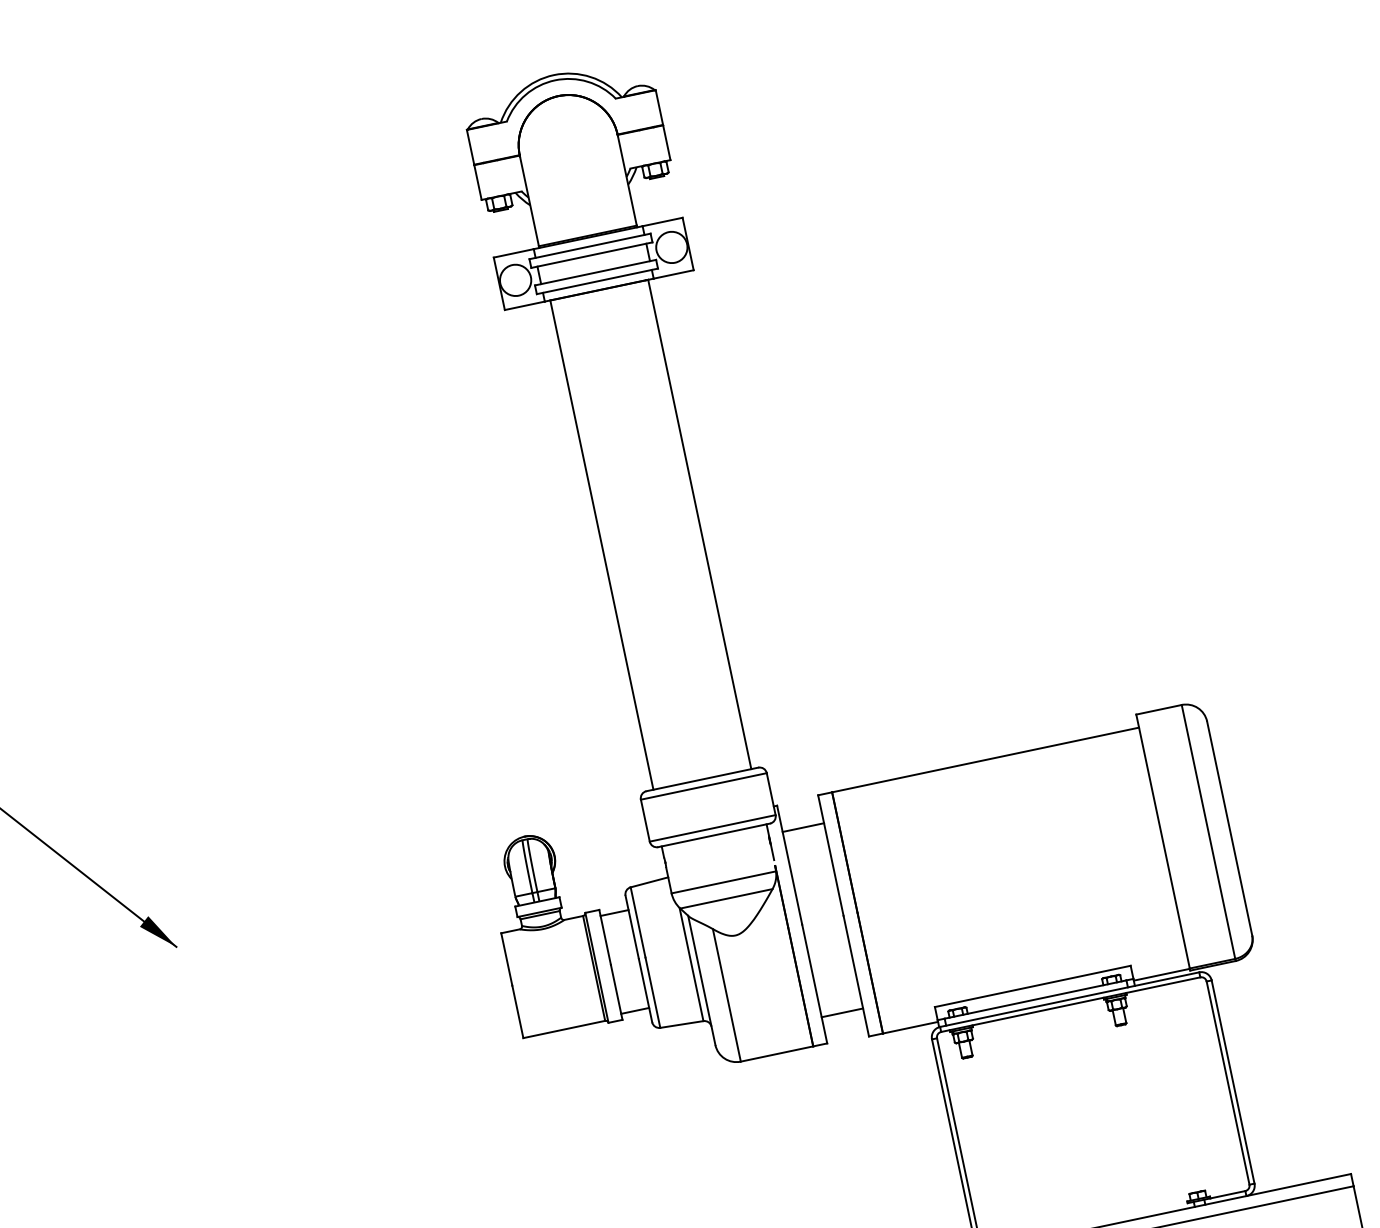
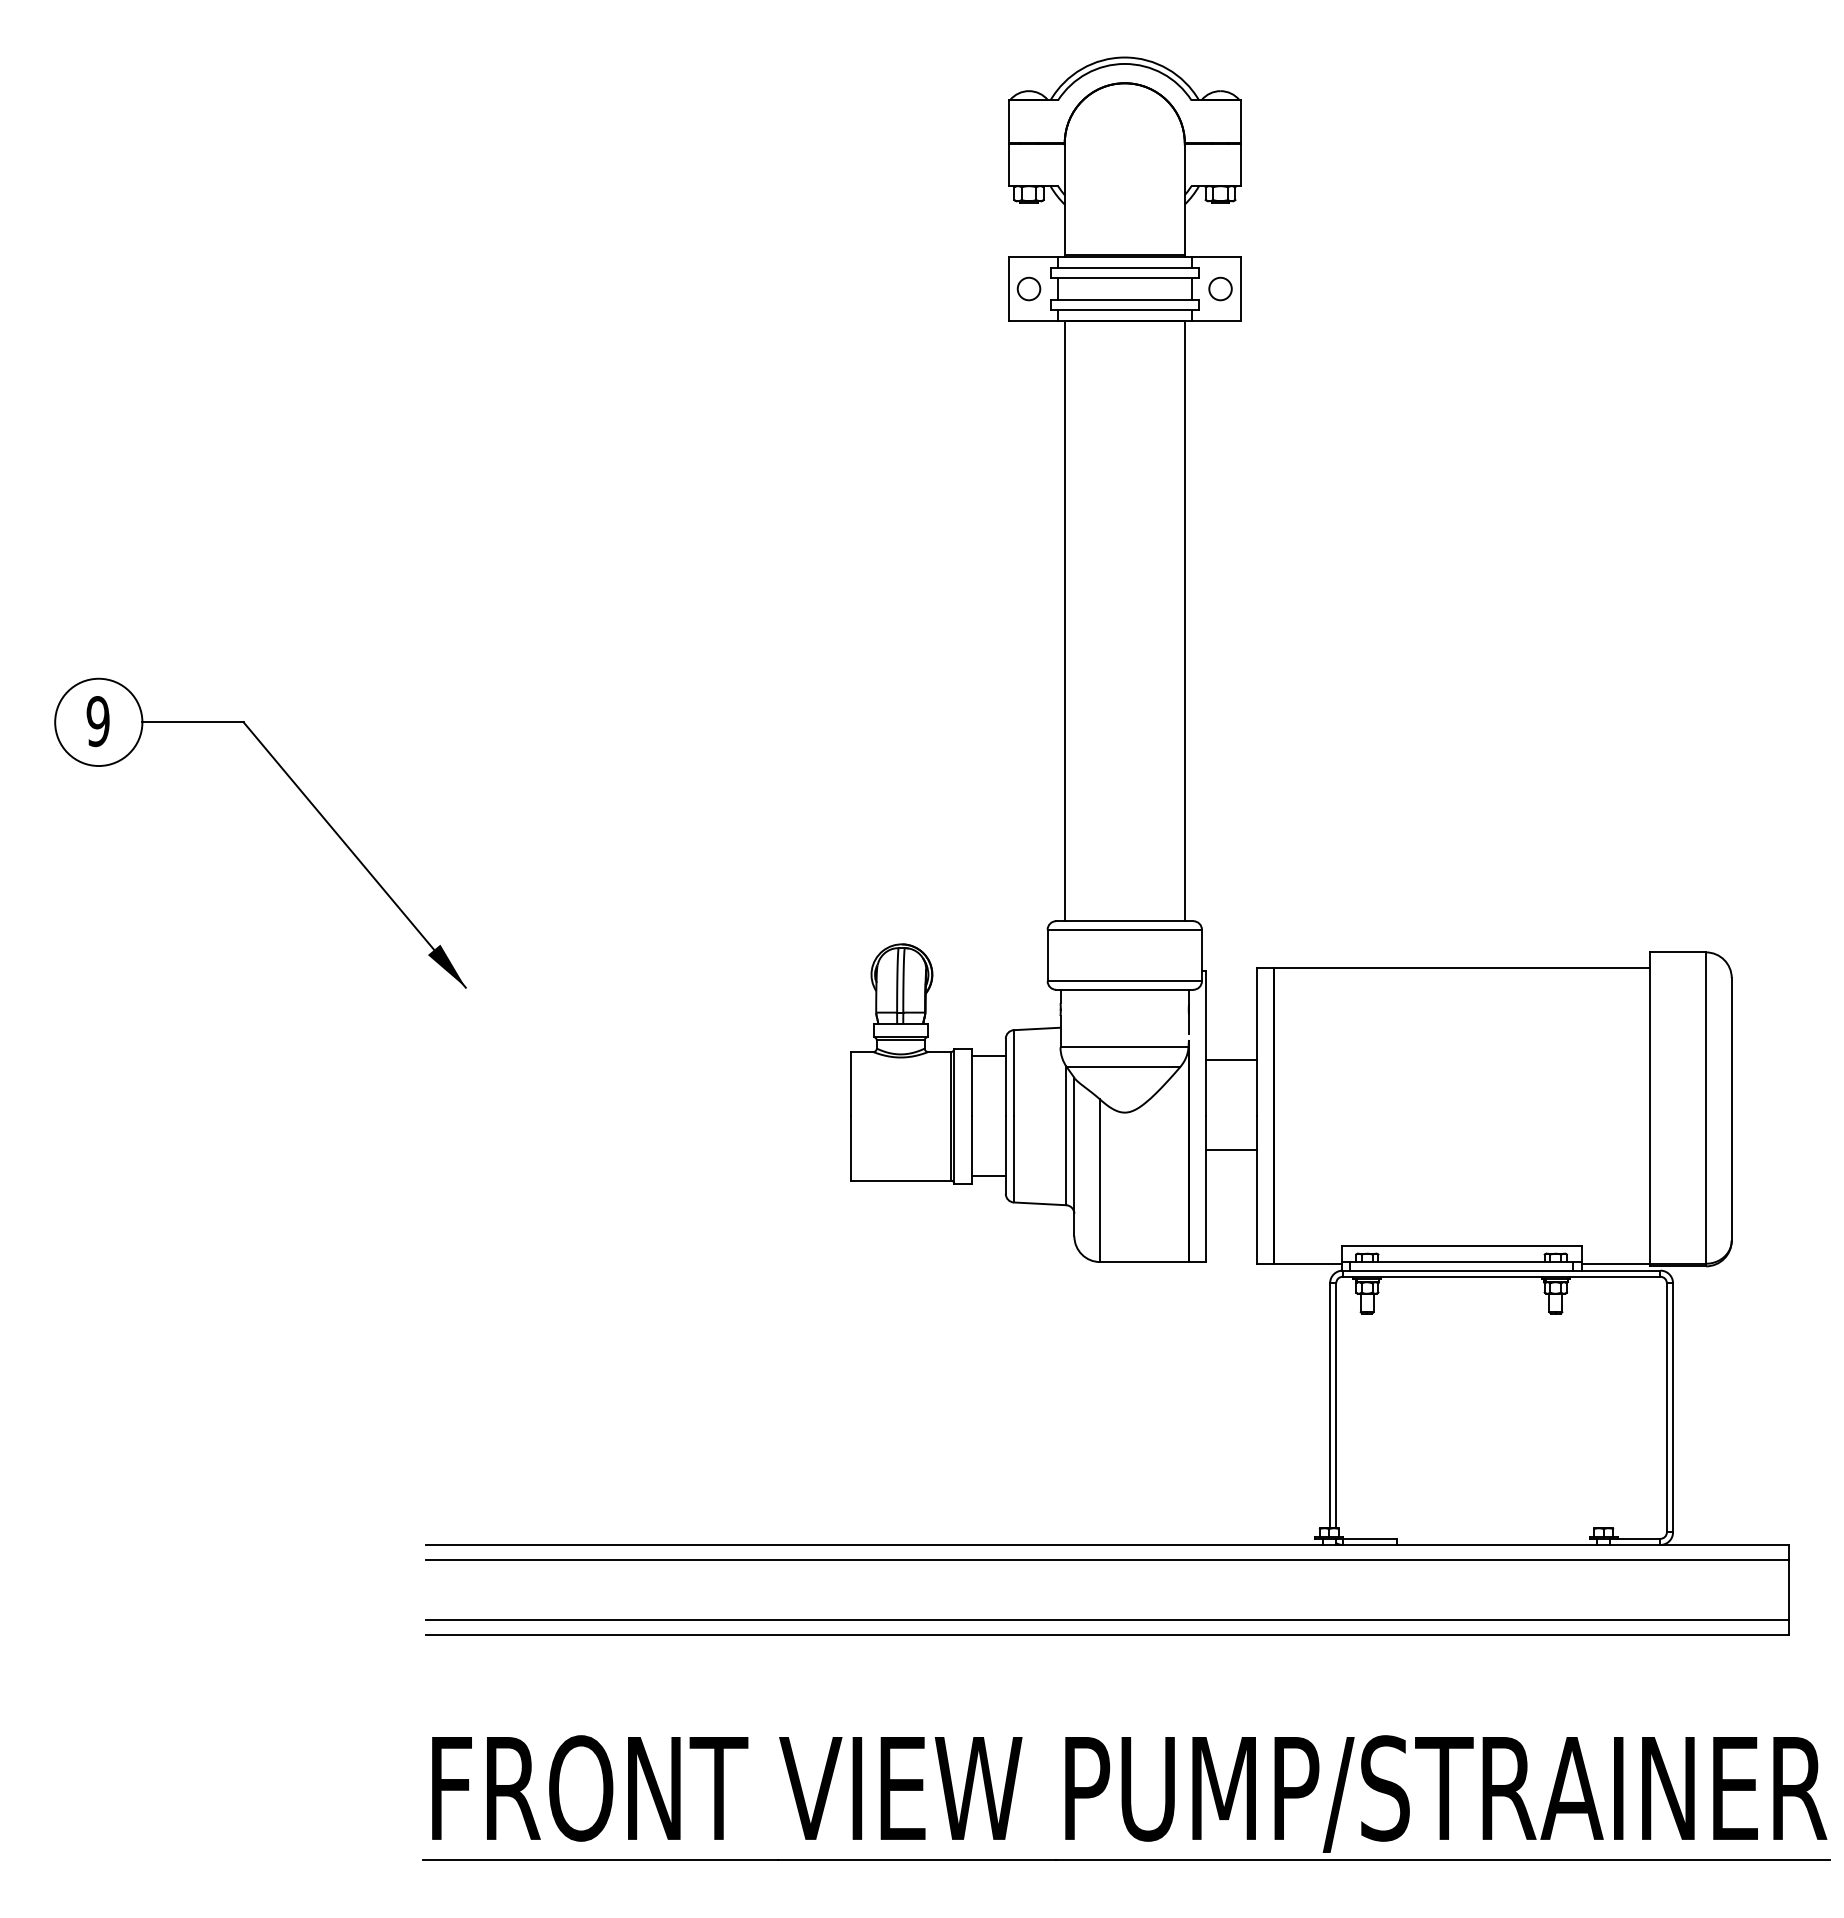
circle: (671, 247) -> (1220, 288), size x0.6
circle: (515, 280) -> (1028, 288), size x0.6
line: (803, 827) -> (1231, 1059), moved
line: (842, 1012) -> (1231, 1149), moved

